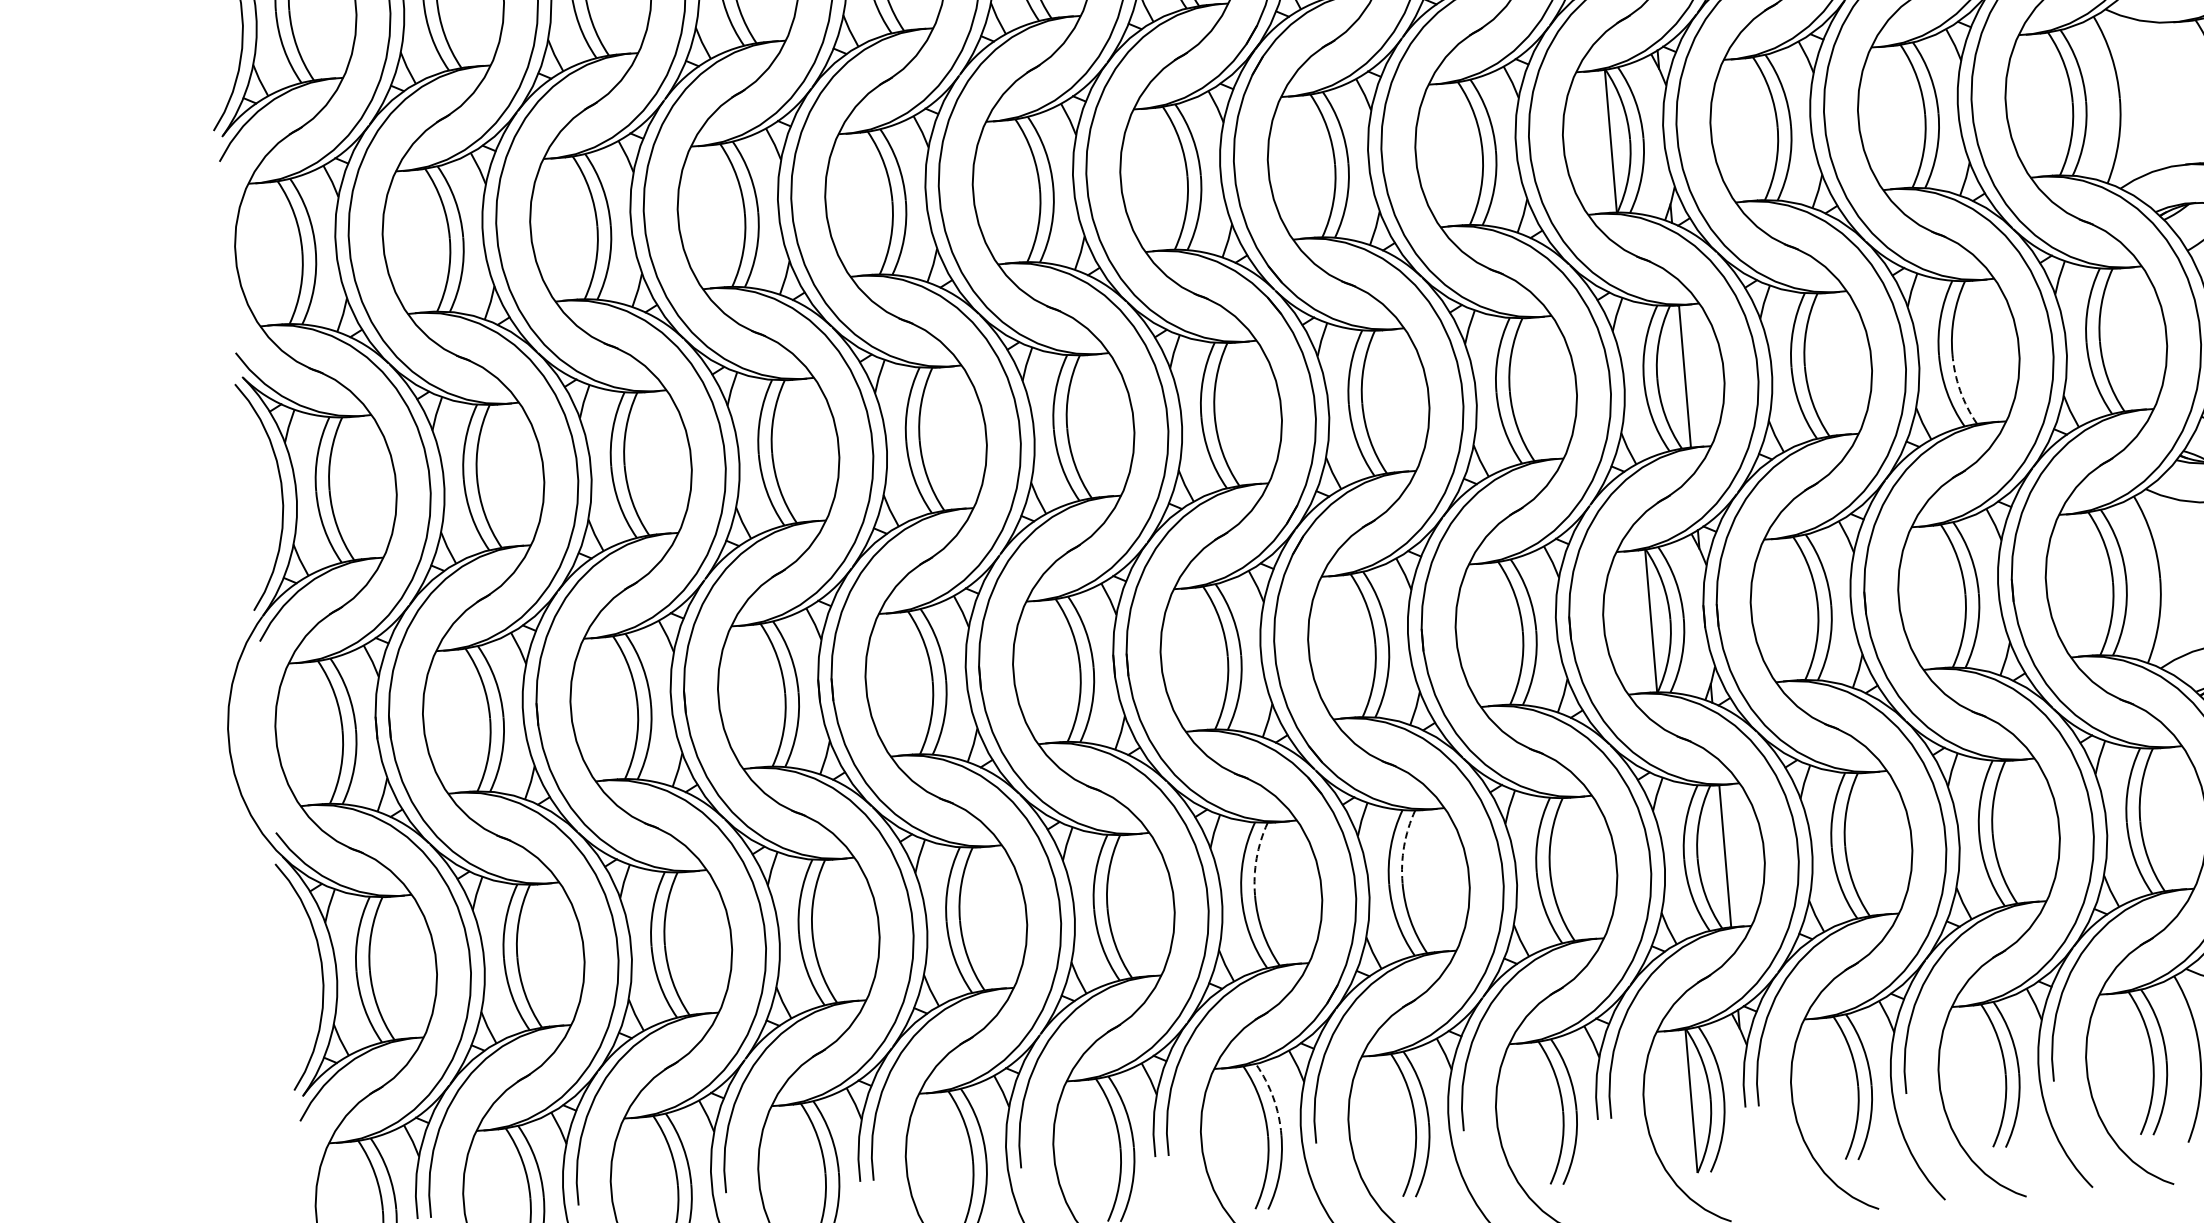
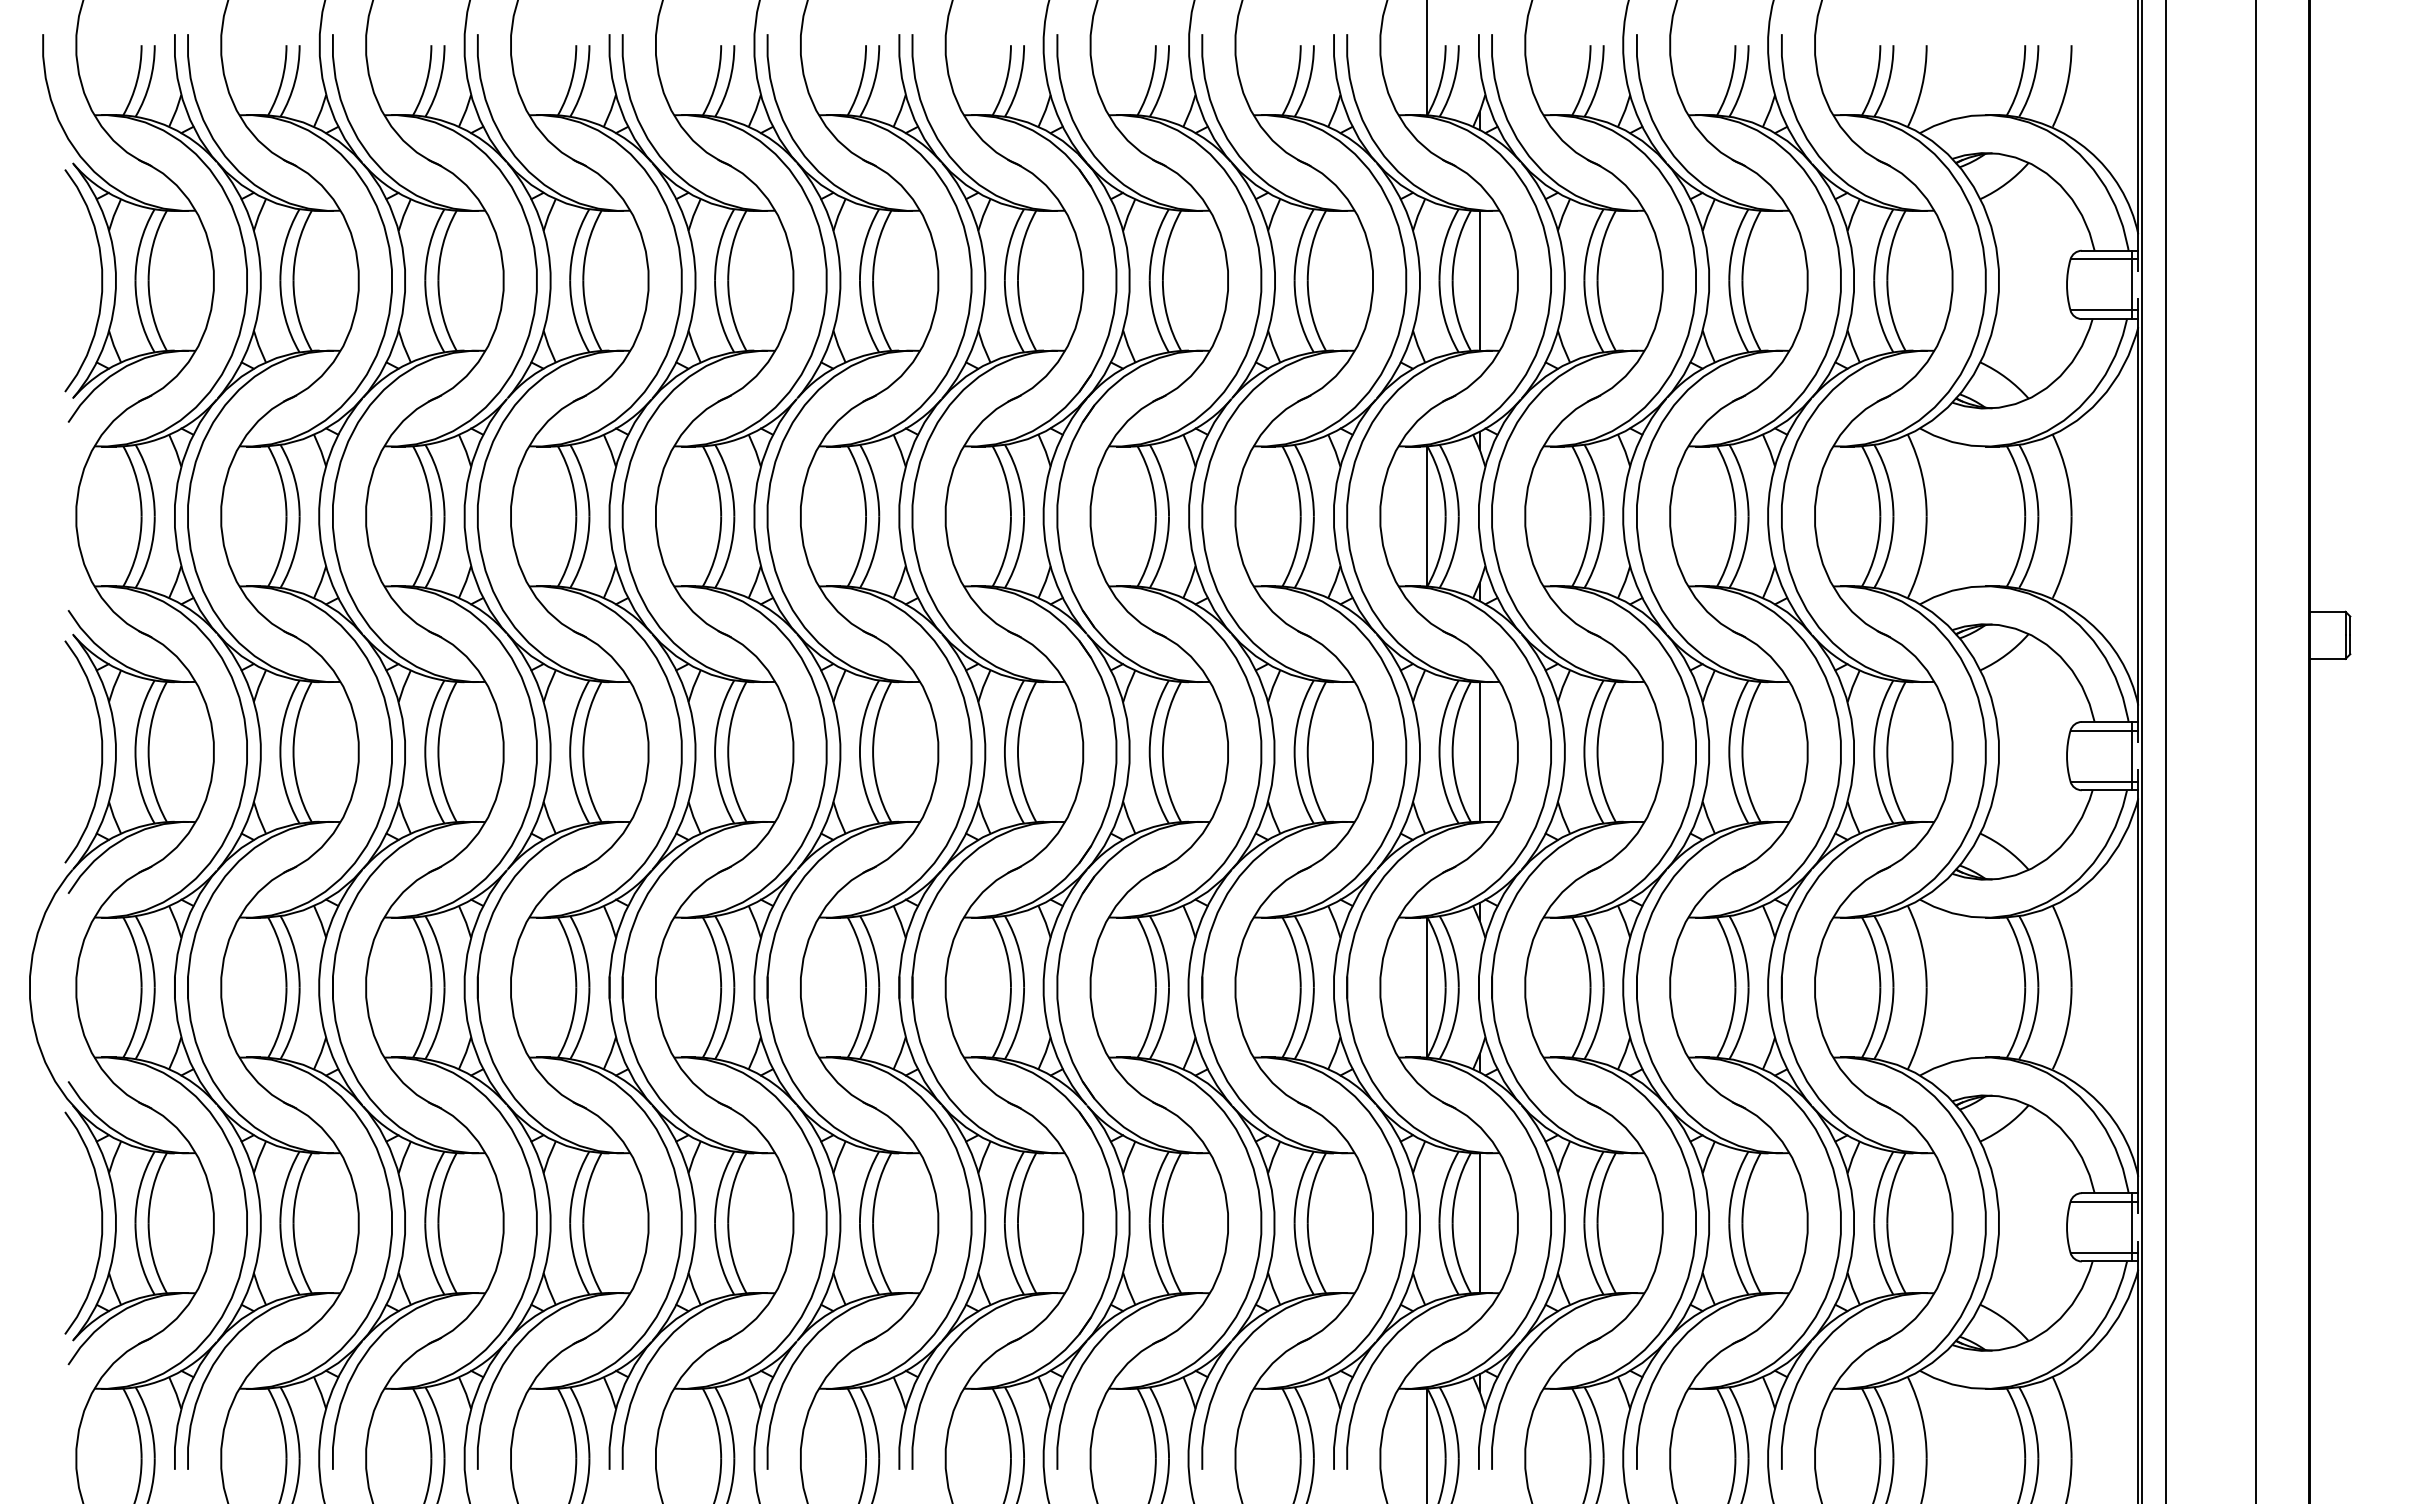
arc: (1960, 390) -> (1747, 788), dashed -> solid
arc: (1404, 845) -> (1167, 1186), dashed -> solid
arc: (1256, 858) -> (1022, 1186), dashed -> solid
arc: (1273, 1097) -> (1019, 1421), dashed -> solid

